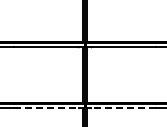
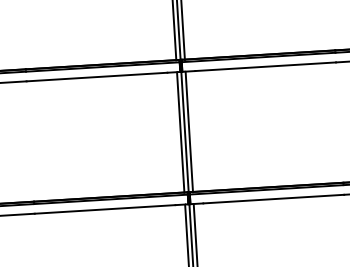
line: (46, 108) -> (105, 209), dashed -> solid
line: (123, 108) -> (272, 199), dashed -> solid

